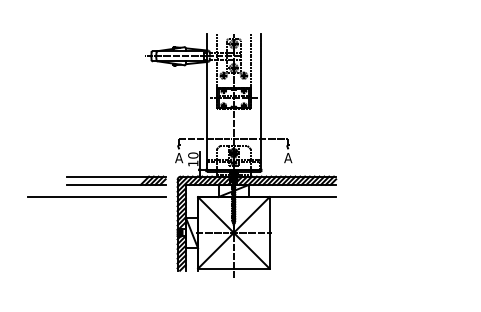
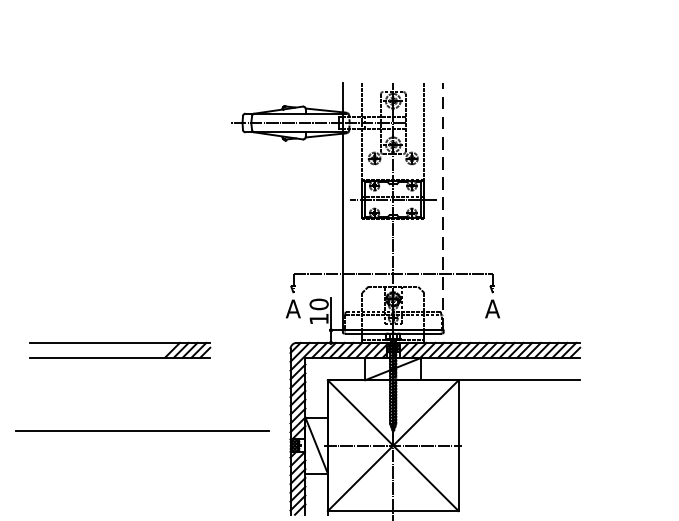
line: (261, 102) -> (443, 207), solid -> dashed
part: (116, 180) -> (120, 349), moved
line: (96, 196) -> (142, 430), moved

